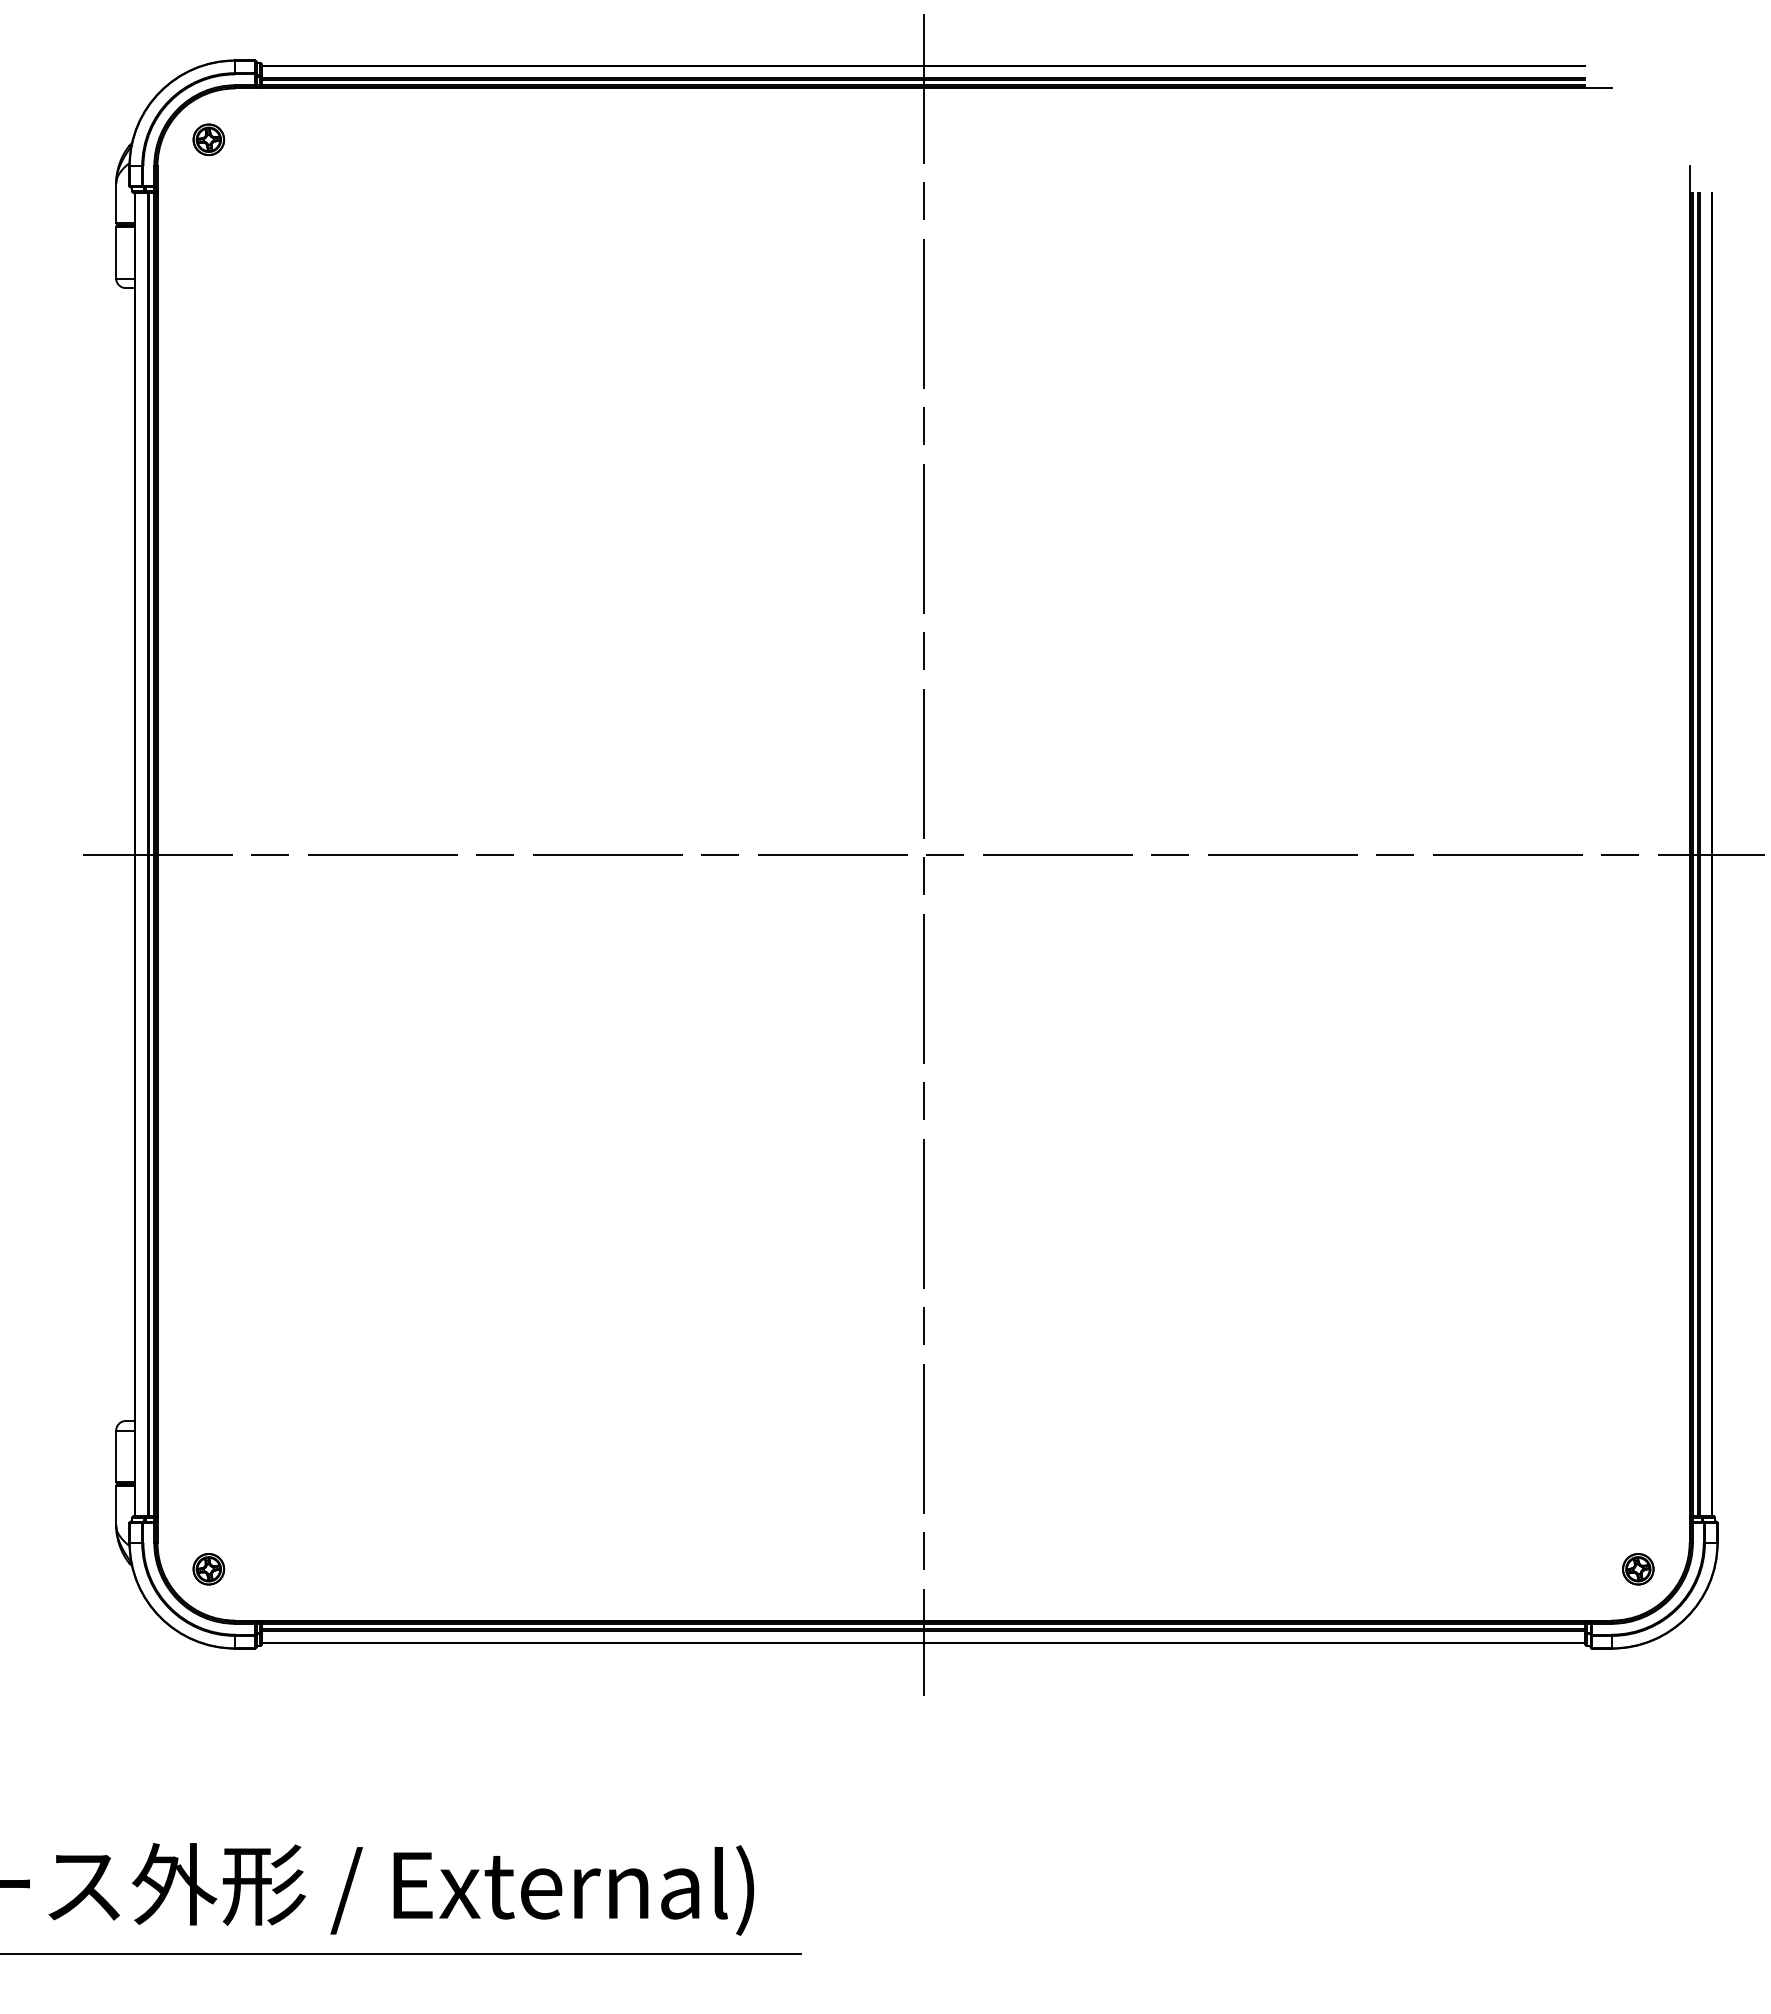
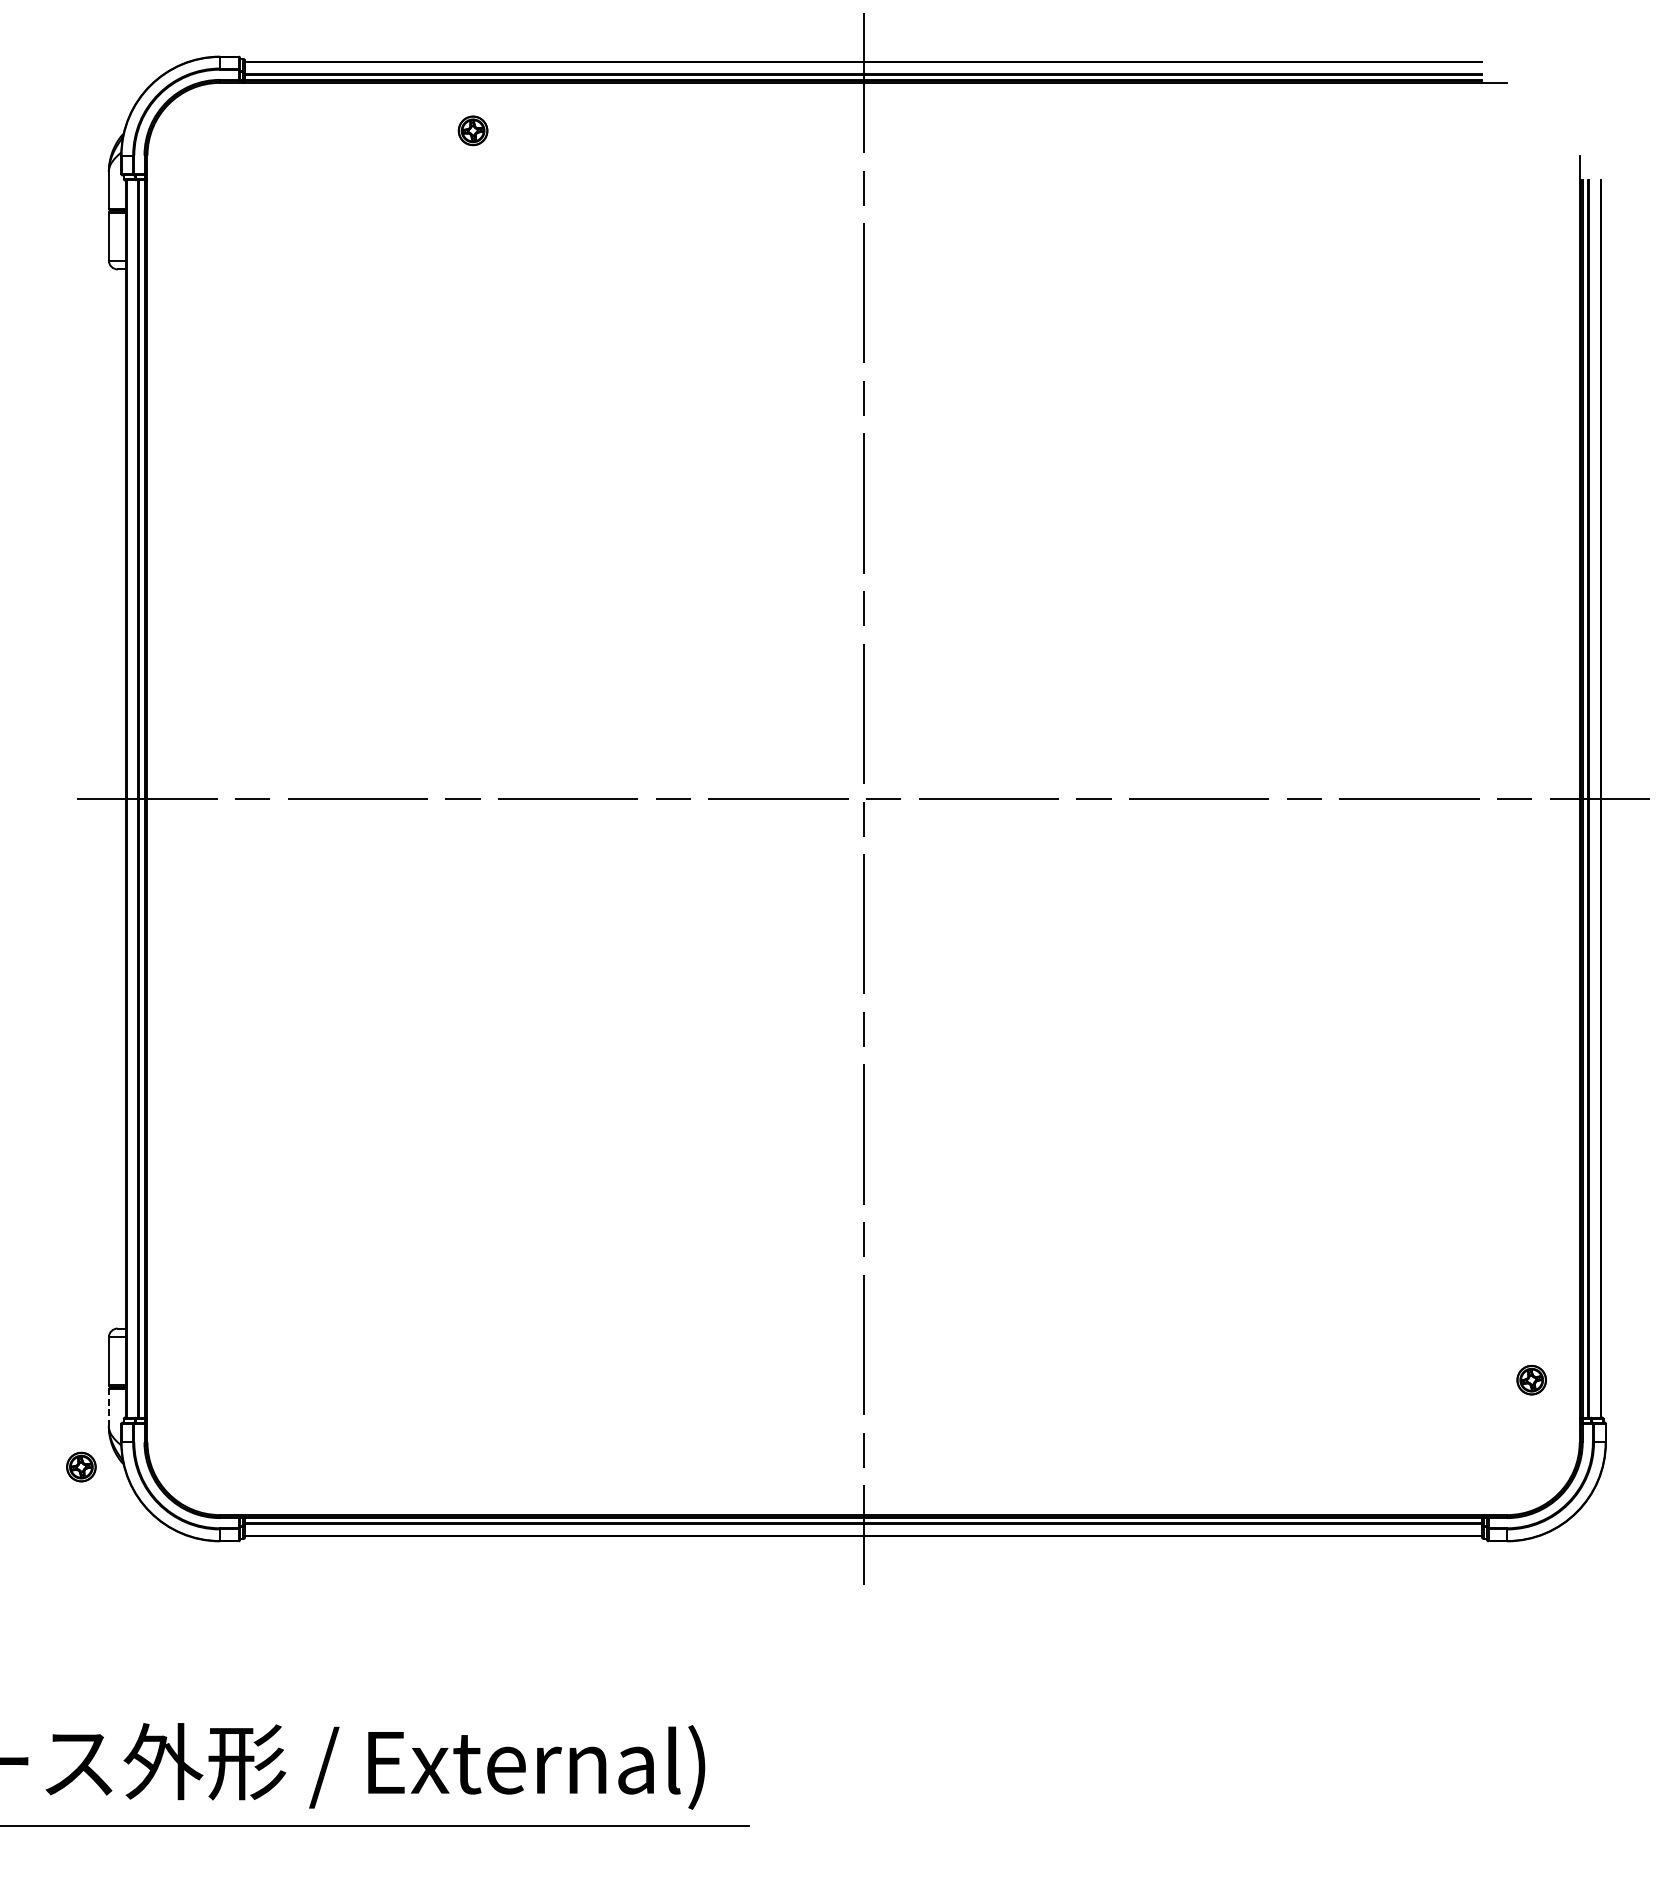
part: (208, 139) -> (472, 130), moved
line: (116, 1505) -> (109, 1407), solid -> dashed
part: (208, 1569) -> (81, 1467), moved
part: (1638, 1569) -> (1531, 1380), moved

